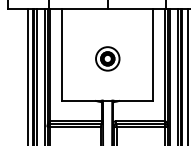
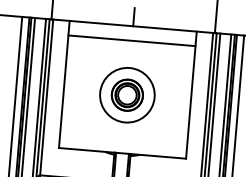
line: (107, 19) -> (131, 40), added
part: (107, 58) -> (127, 94), size x1.67

